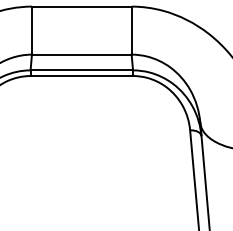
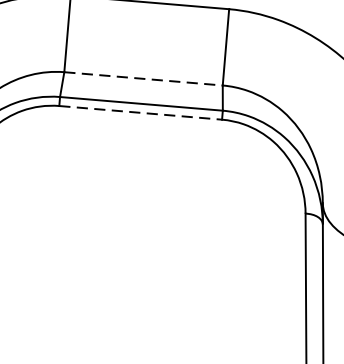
line: (81, 54) -> (143, 78), solid -> dashed
line: (82, 76) -> (141, 113), solid -> dashed

